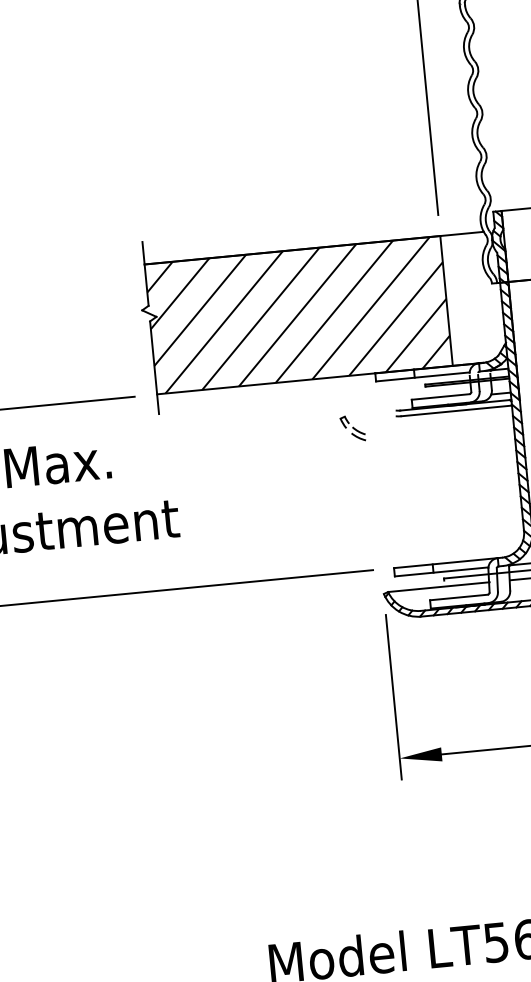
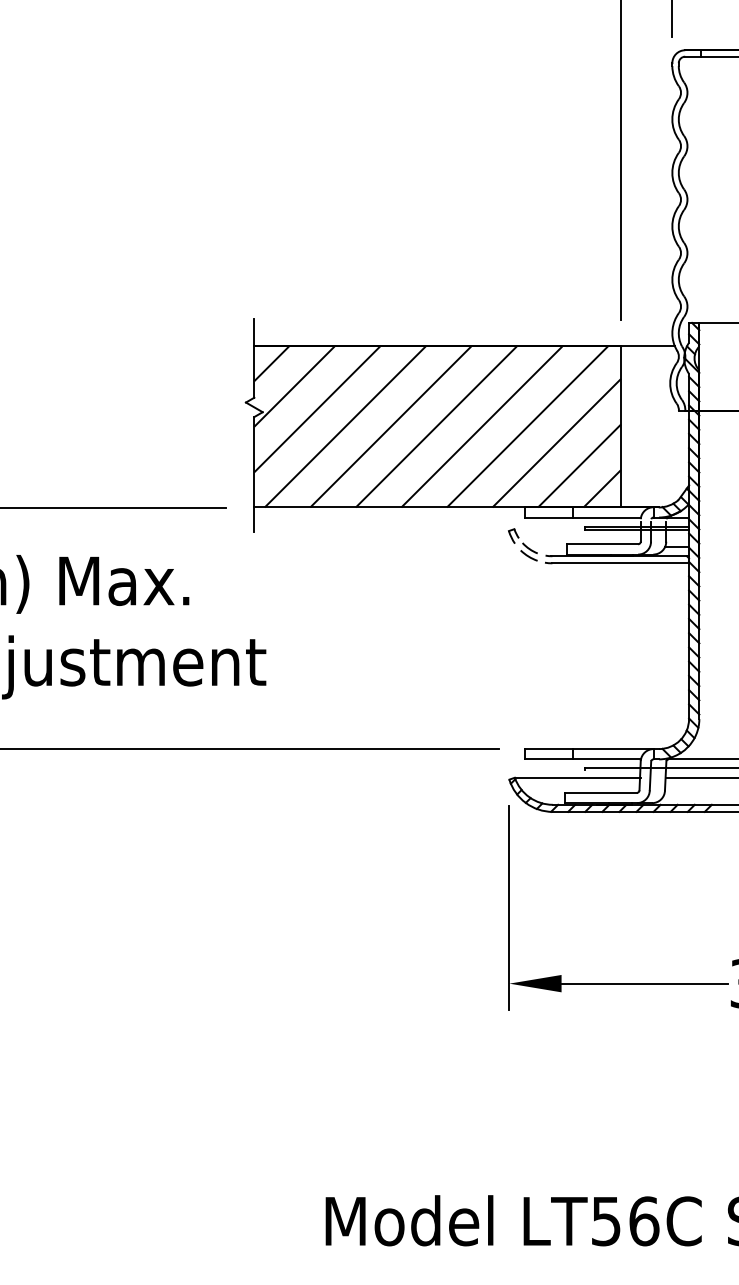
part: (352, 428) -> (522, 544), moved

